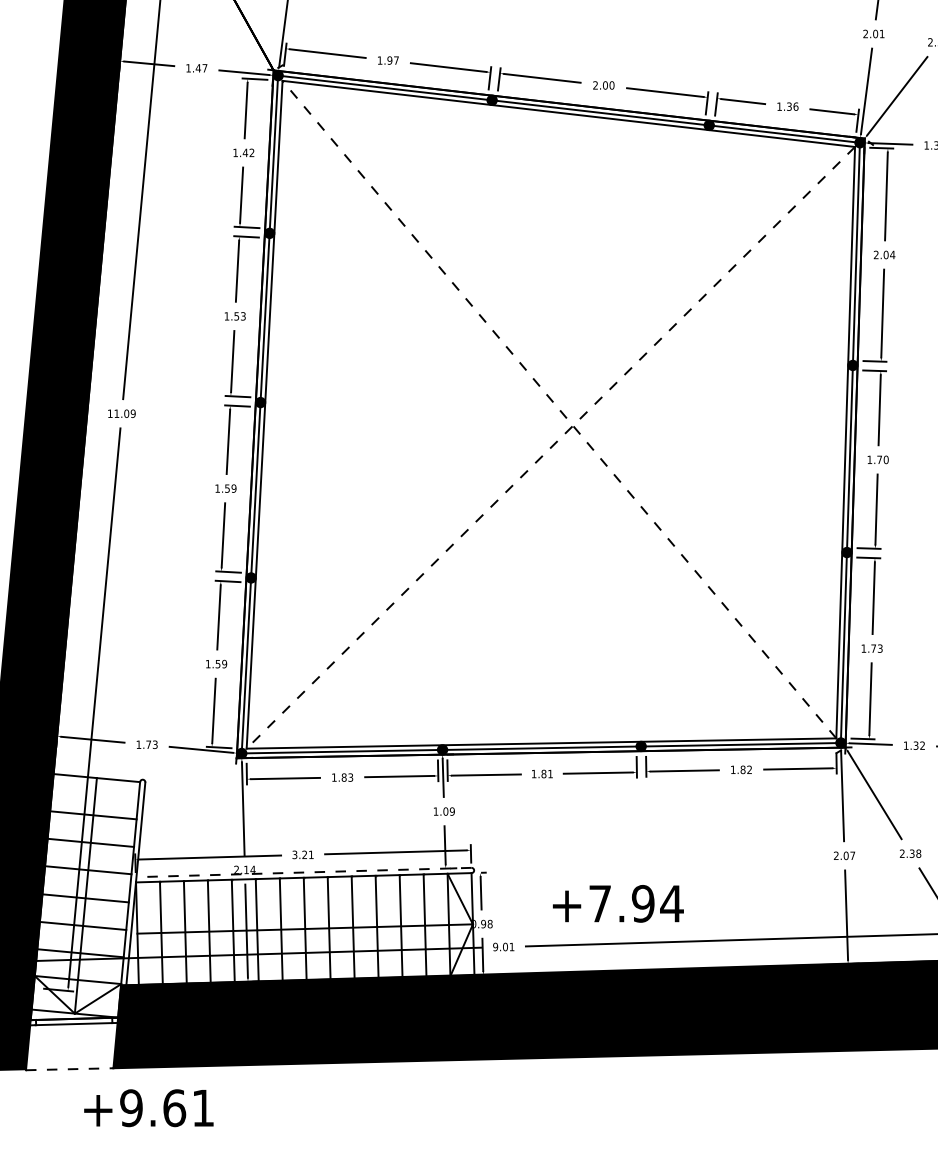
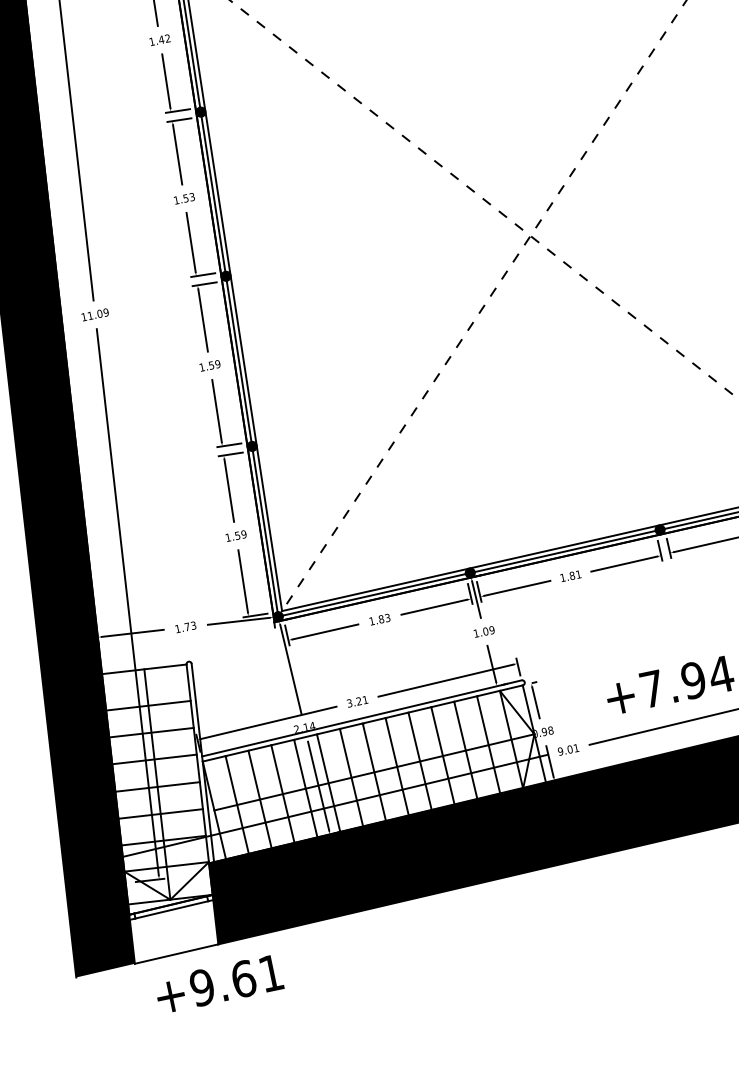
line: (303, 872) -> (361, 718), dashed -> solid
line: (69, 1069) -> (176, 954), dashed -> solid
text: (148, 1108) -> (218, 984), moved

